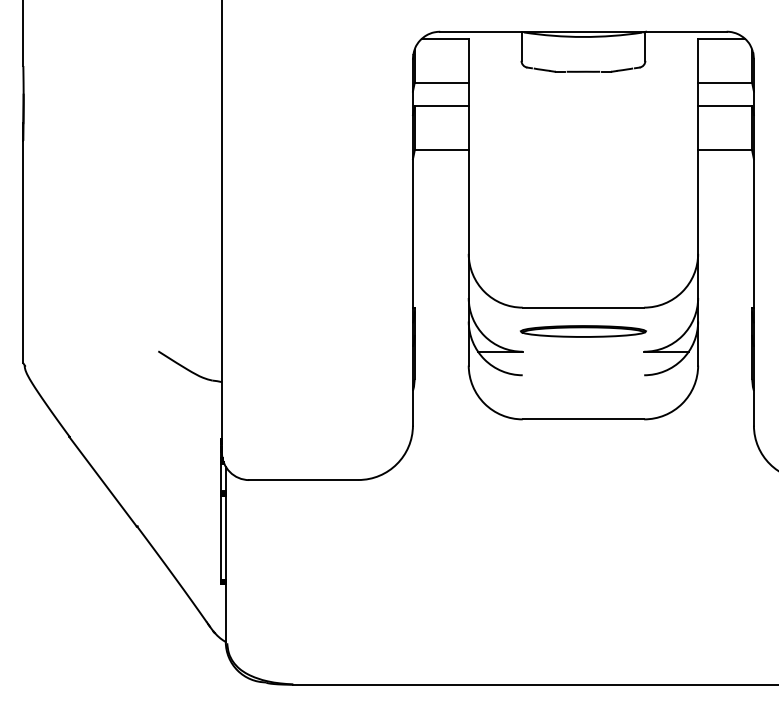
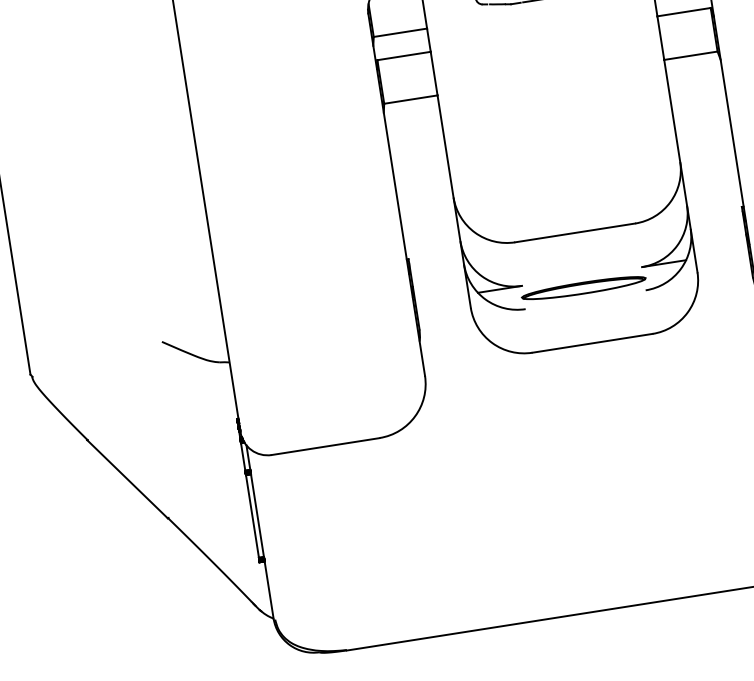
part: (583, 331) -> (583, 288), moved

